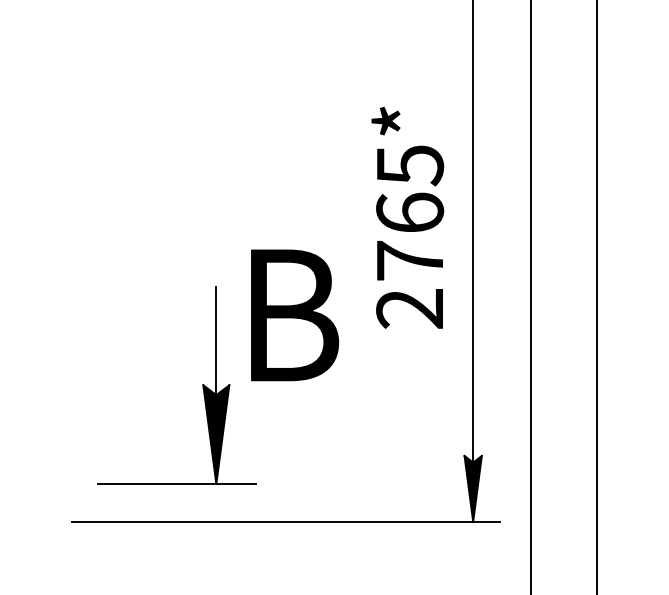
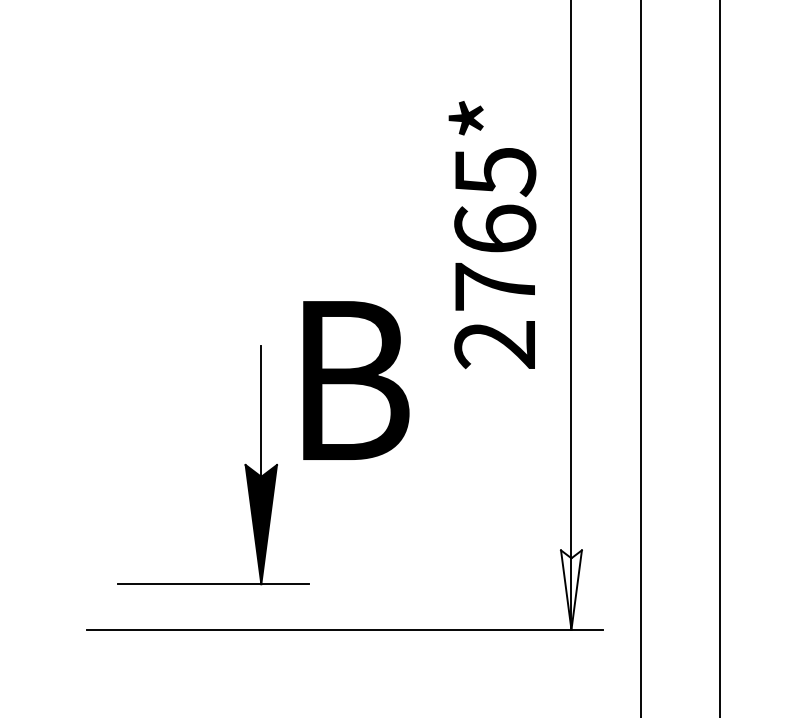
text: (407, 217) -> (492, 234), moved
fill: (472, 488) -> (570, 589), removed

